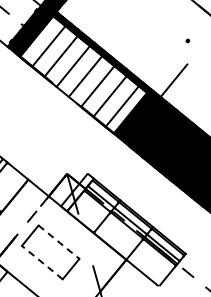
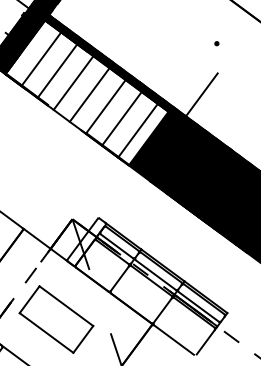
line: (59, 242) -> (67, 306), dashed -> solid
line: (41, 262) -> (45, 332), dashed -> solid

